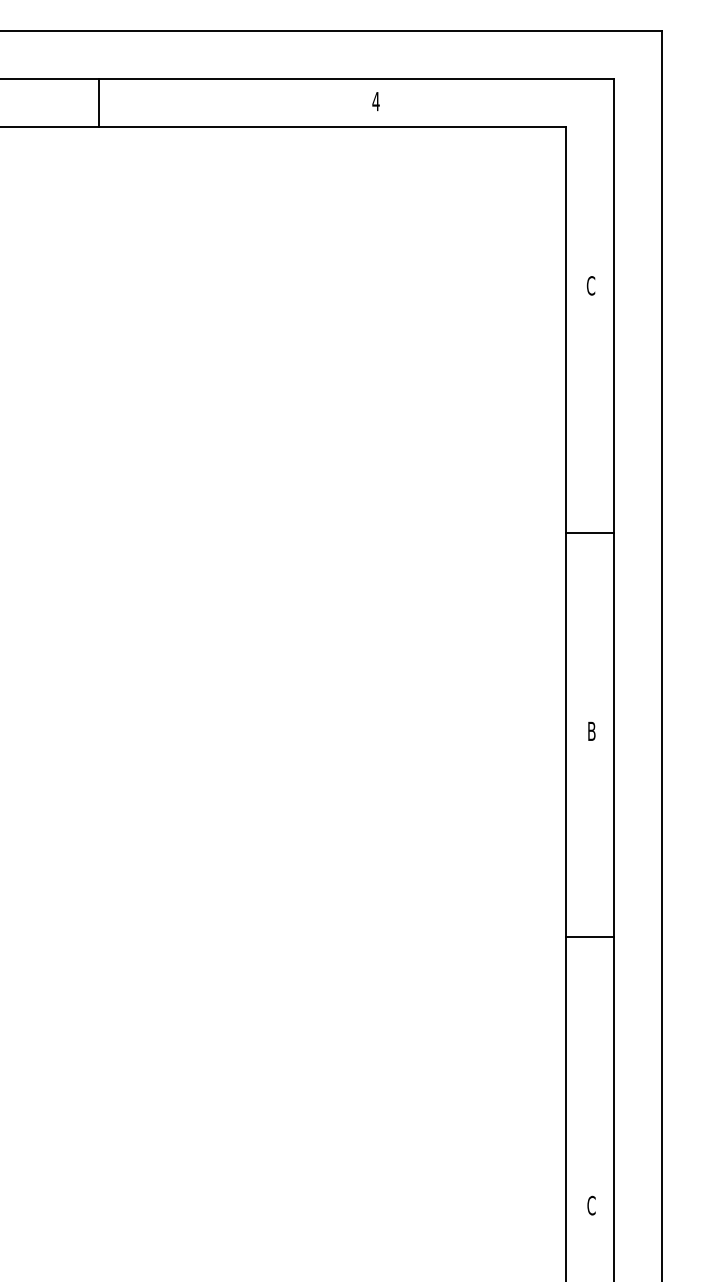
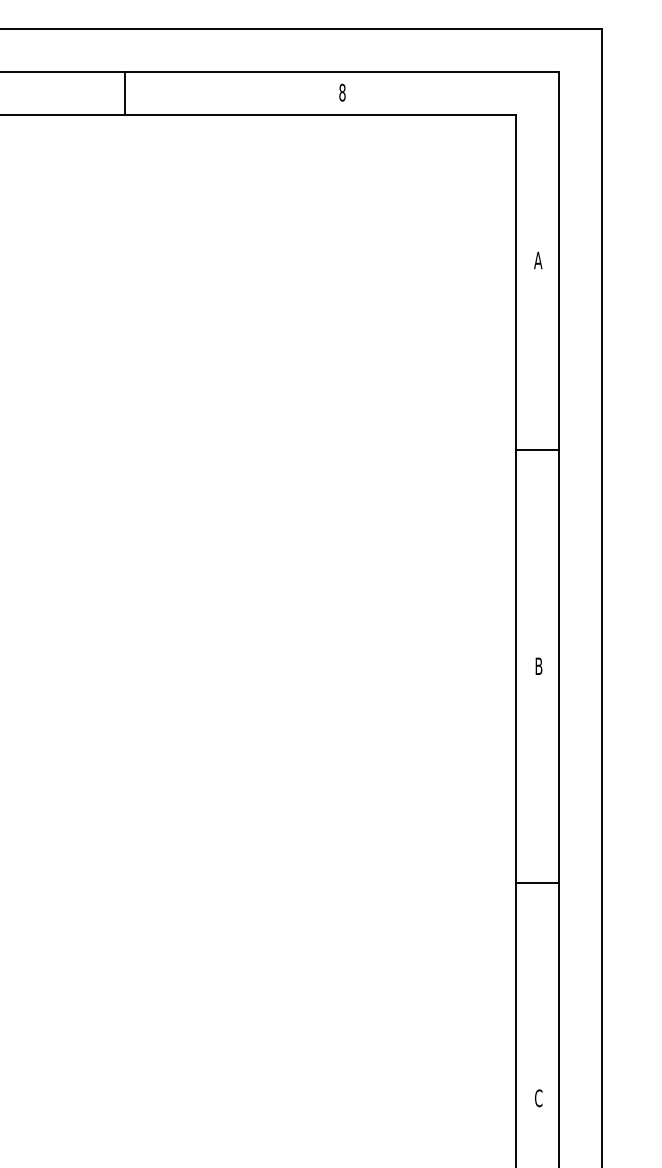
text: (375, 101) -> (341, 92), 4 -> 8
line: (98, 102) -> (125, 93), moved
text: (590, 285) -> (537, 260), C -> A
line: (589, 533) -> (536, 449), moved
line: (589, 936) -> (536, 883), moved

